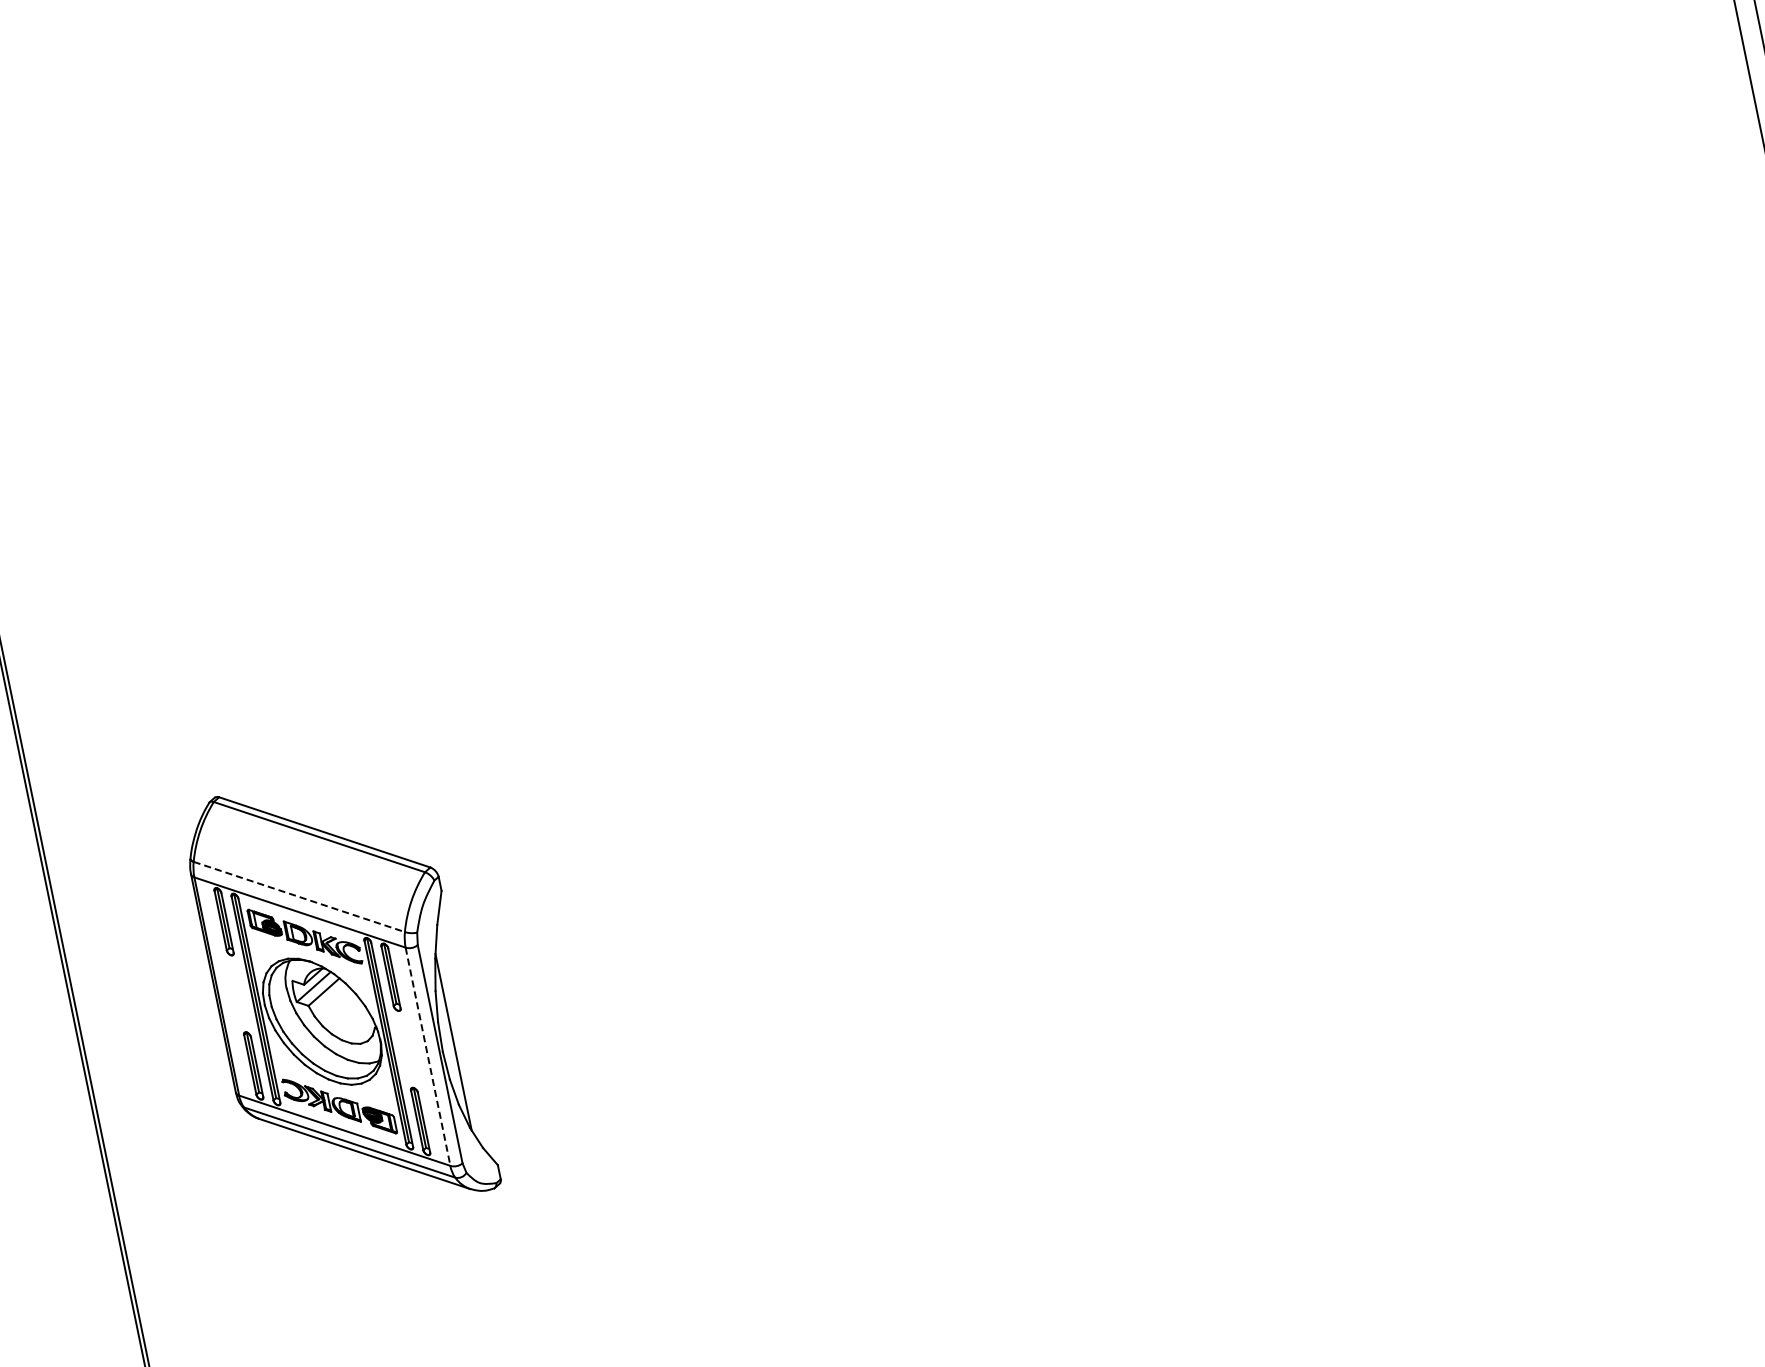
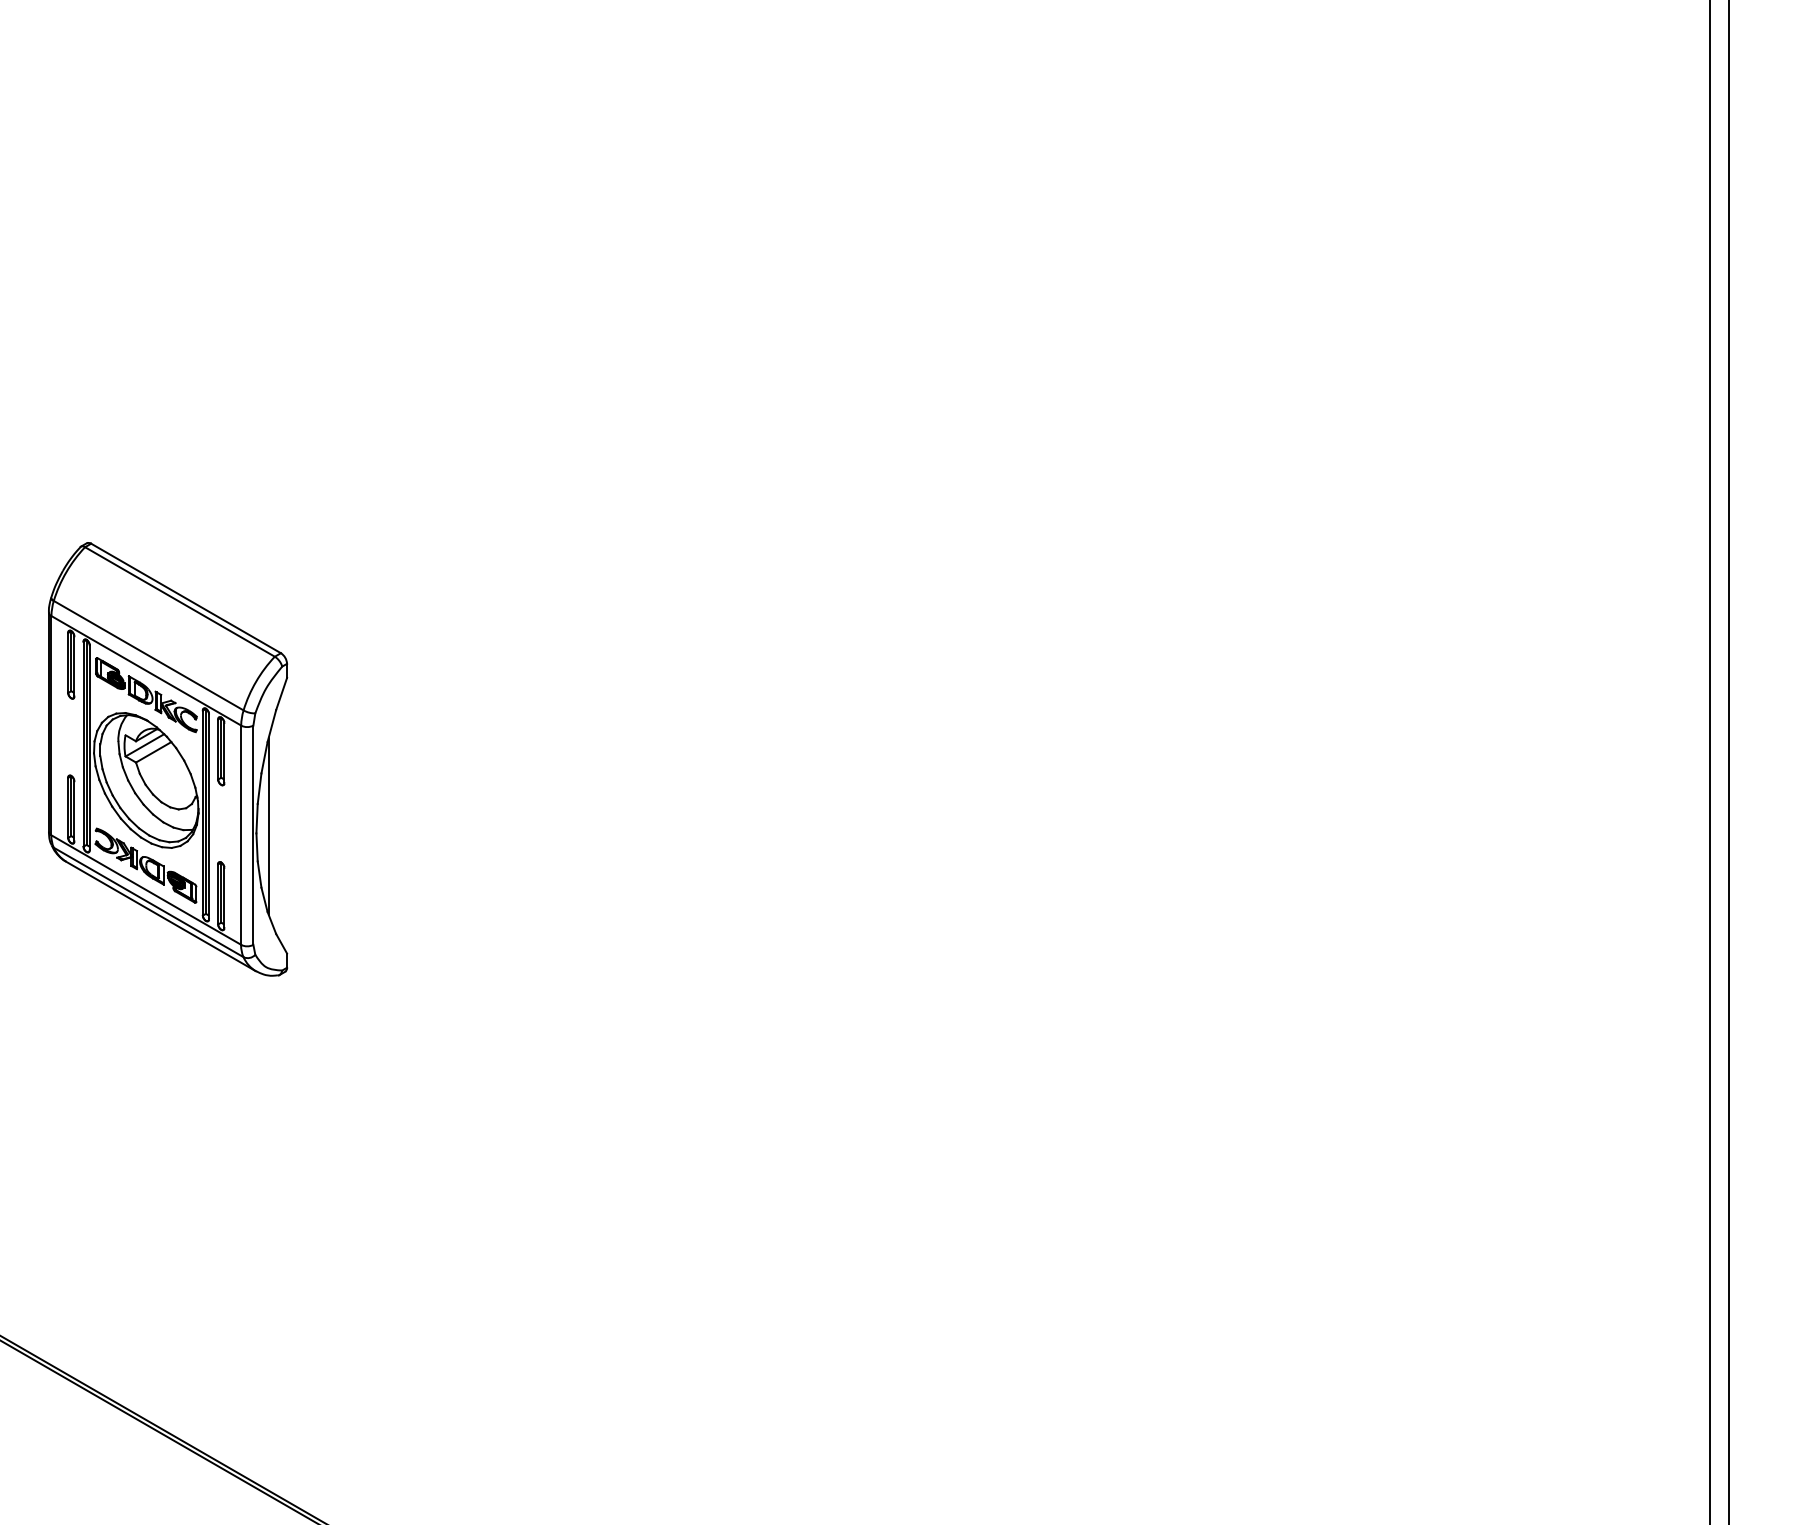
line: (299, 896) -> (148, 655), dashed -> solid
line: (428, 1056) -> (241, 835), dashed -> solid

